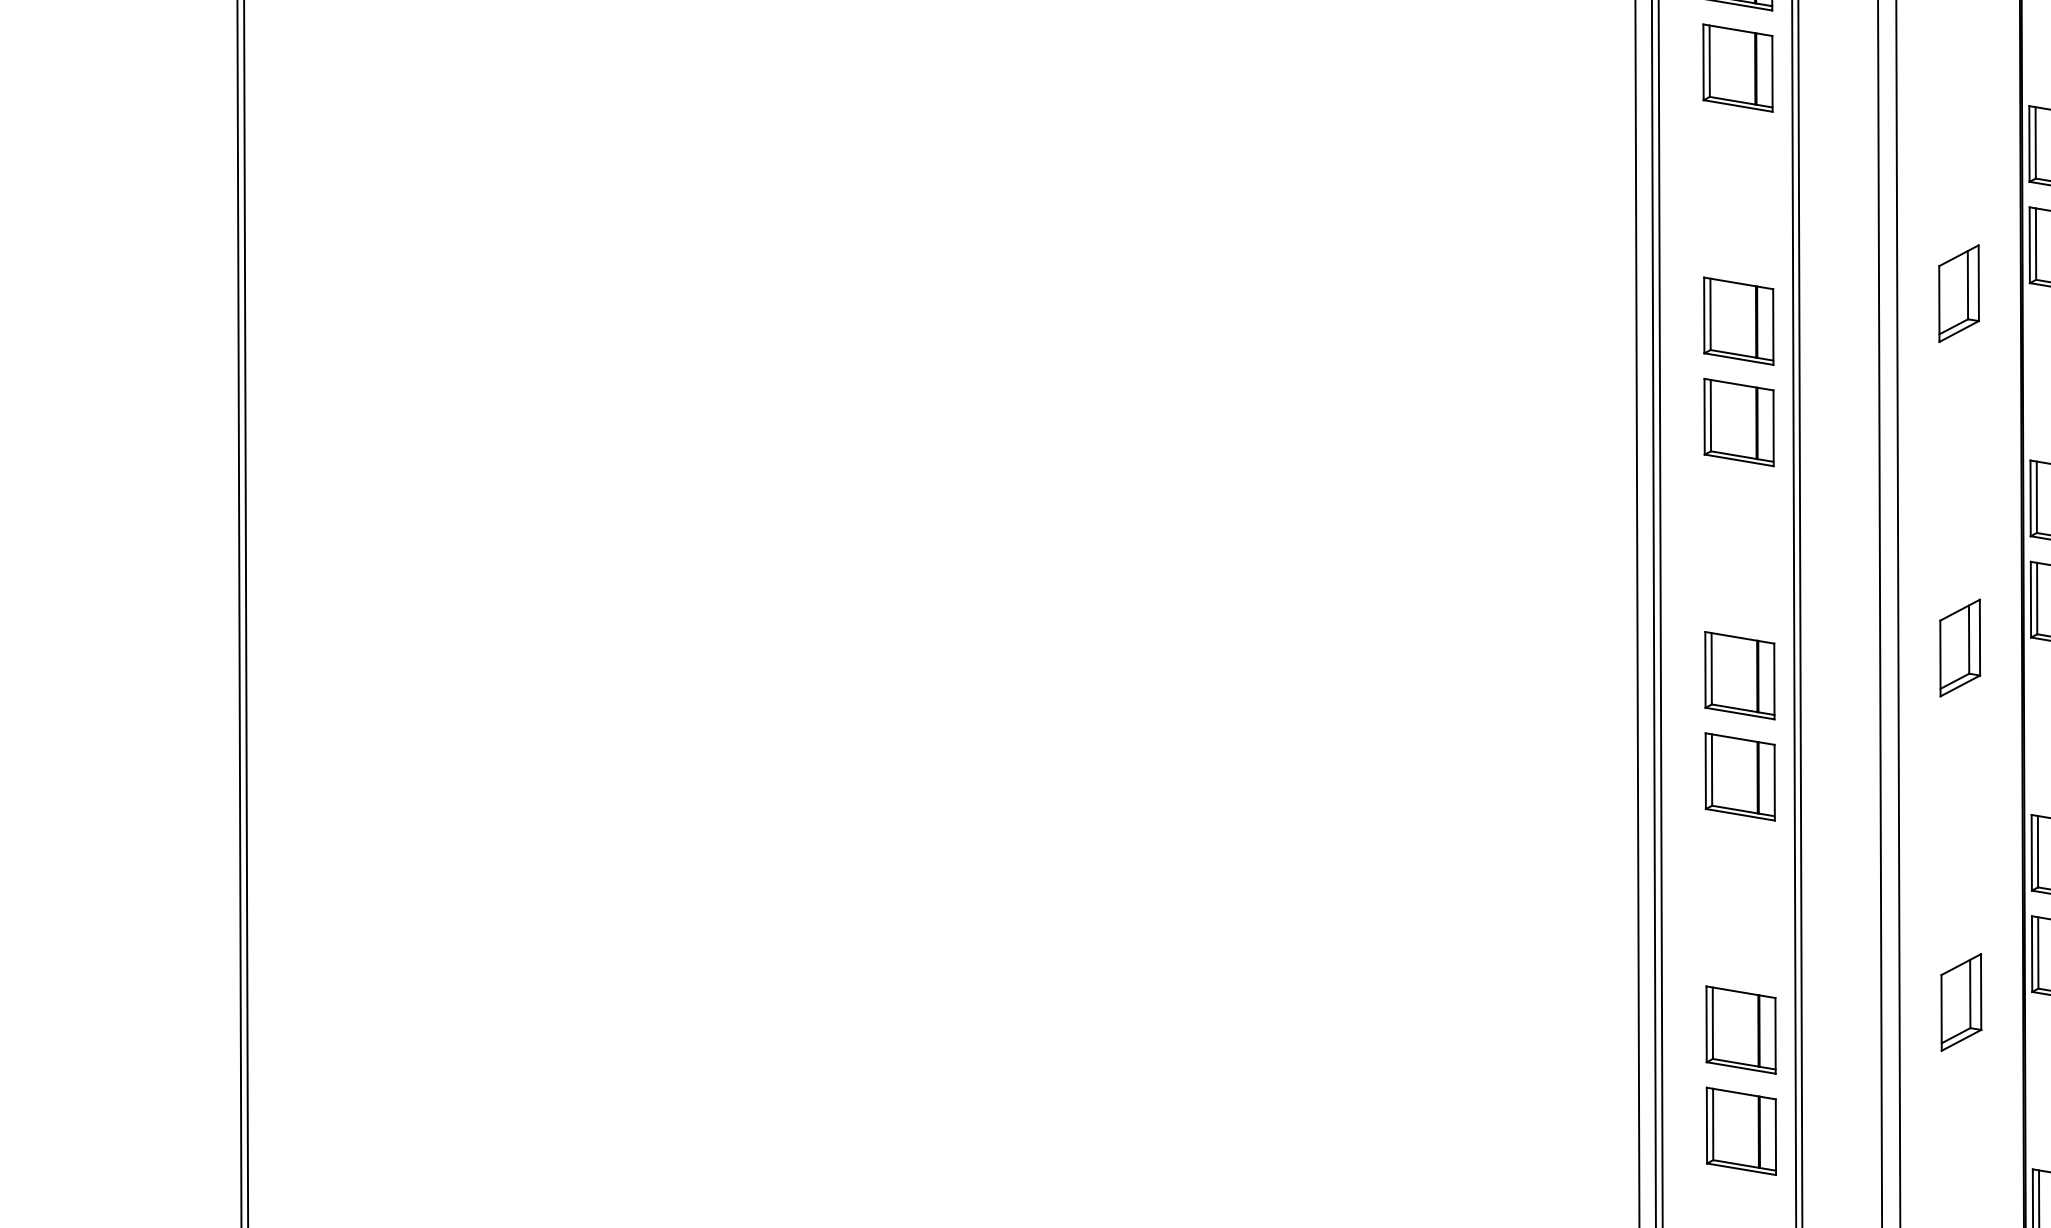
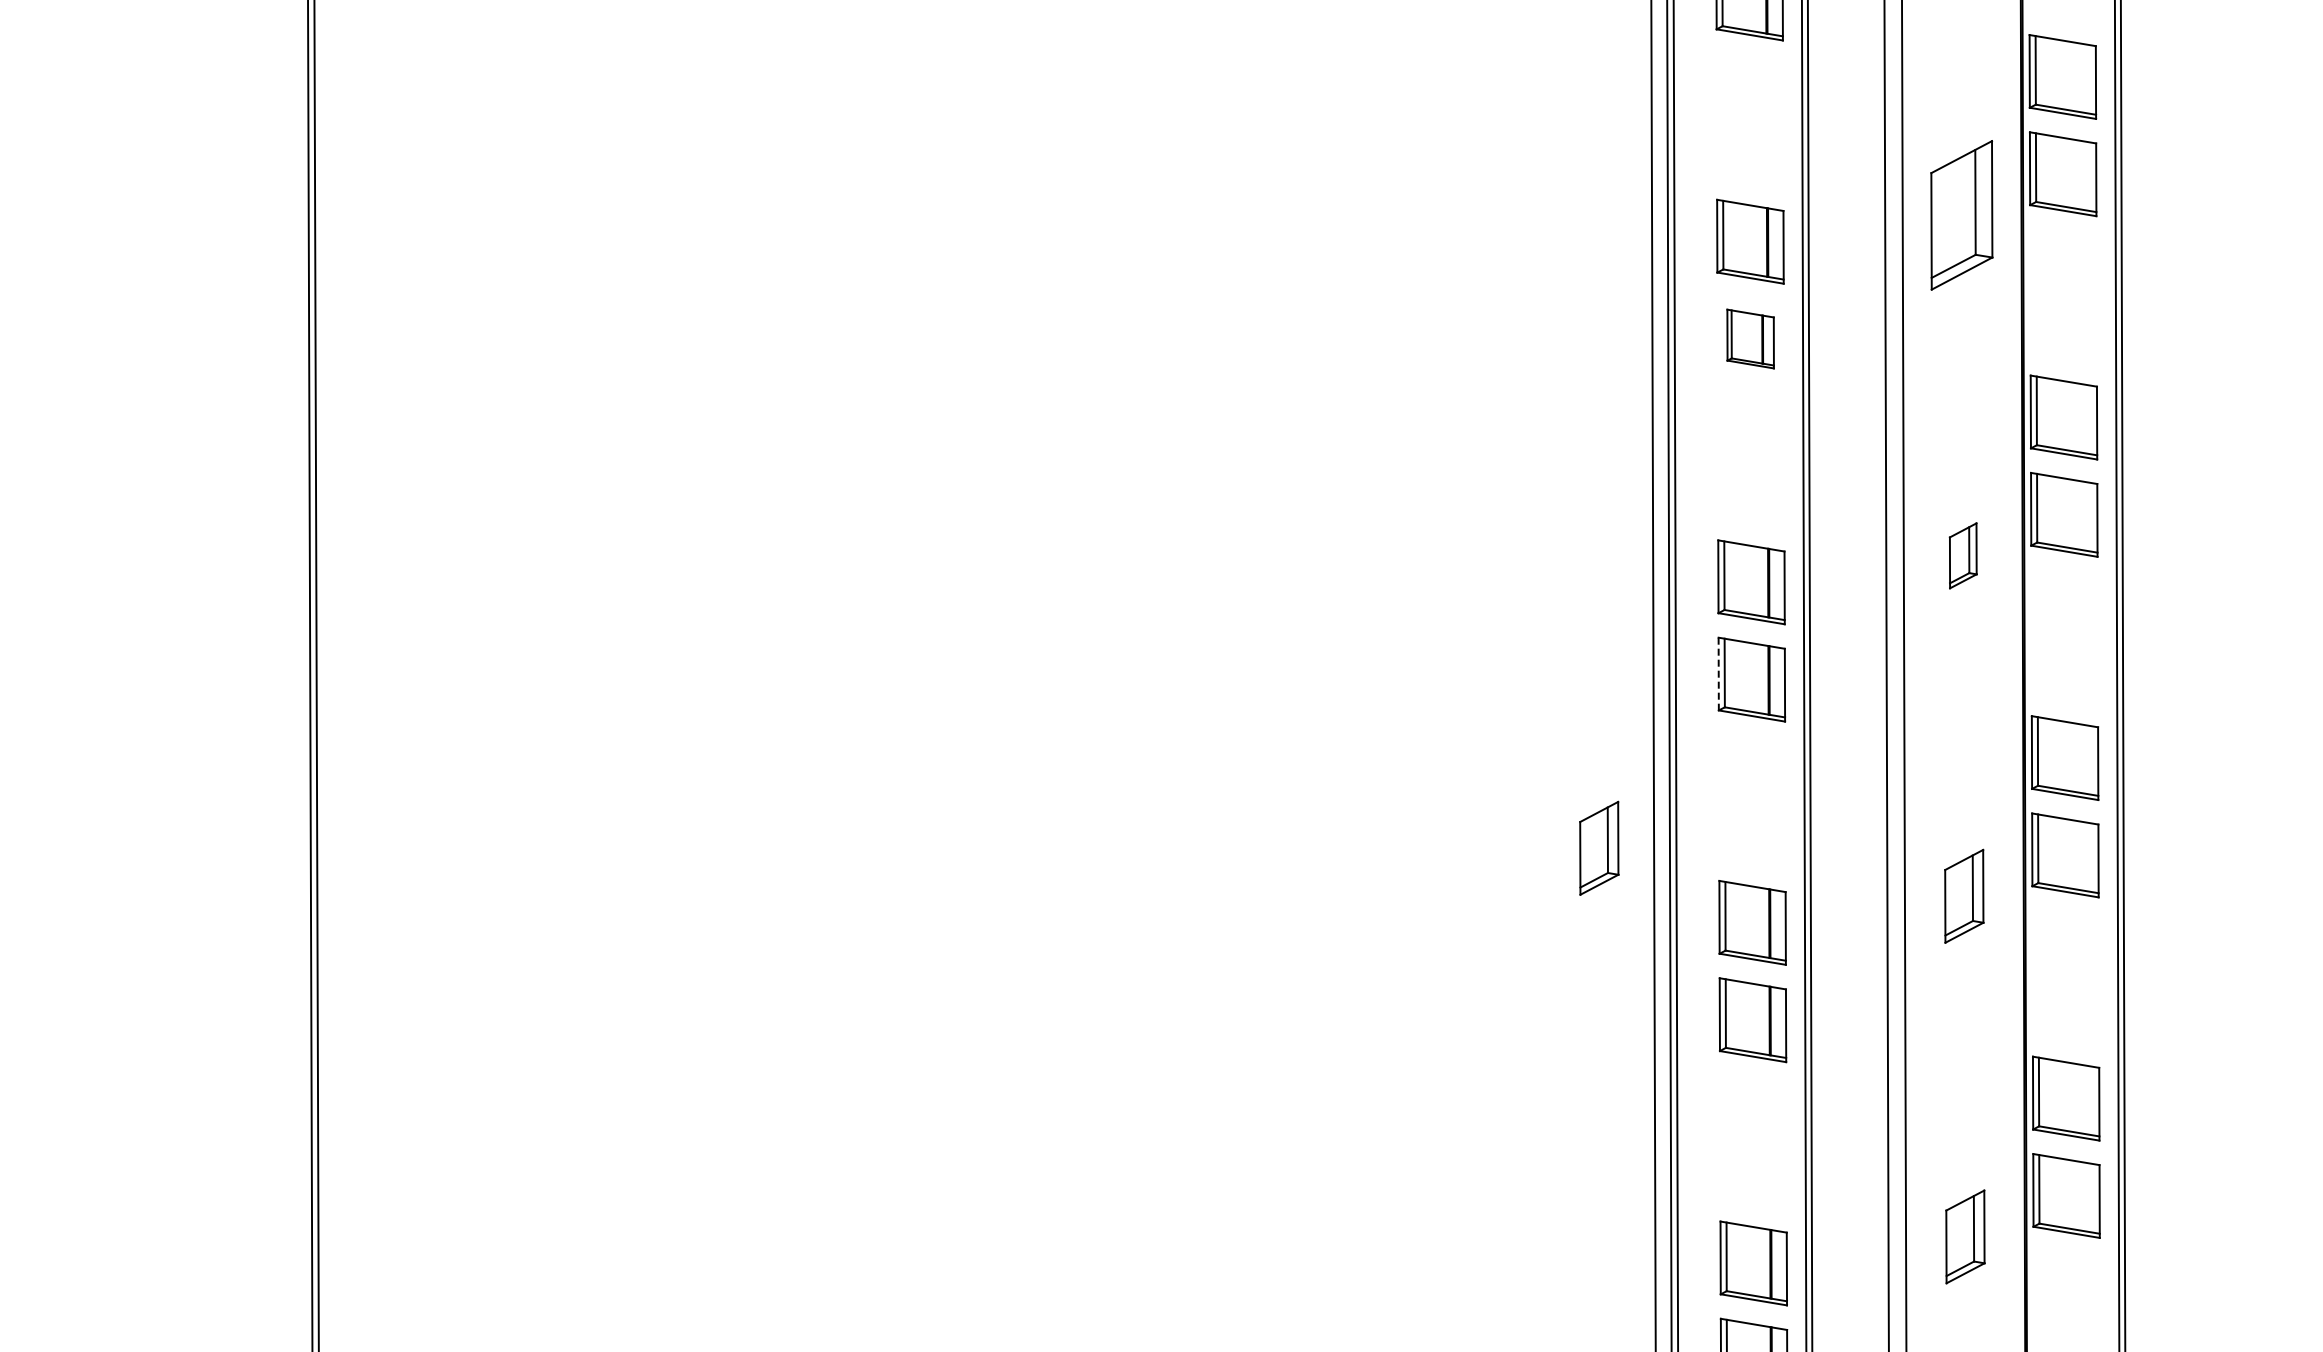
part: (1959, 292) -> (1962, 214), size x1.6
part: (1738, 421) -> (1750, 338), size x0.7
part: (1960, 647) -> (1963, 555), size x0.7
line: (1705, 771) -> (1718, 674), solid -> dashed
part: (1581, 951) -> (1599, 847), added

